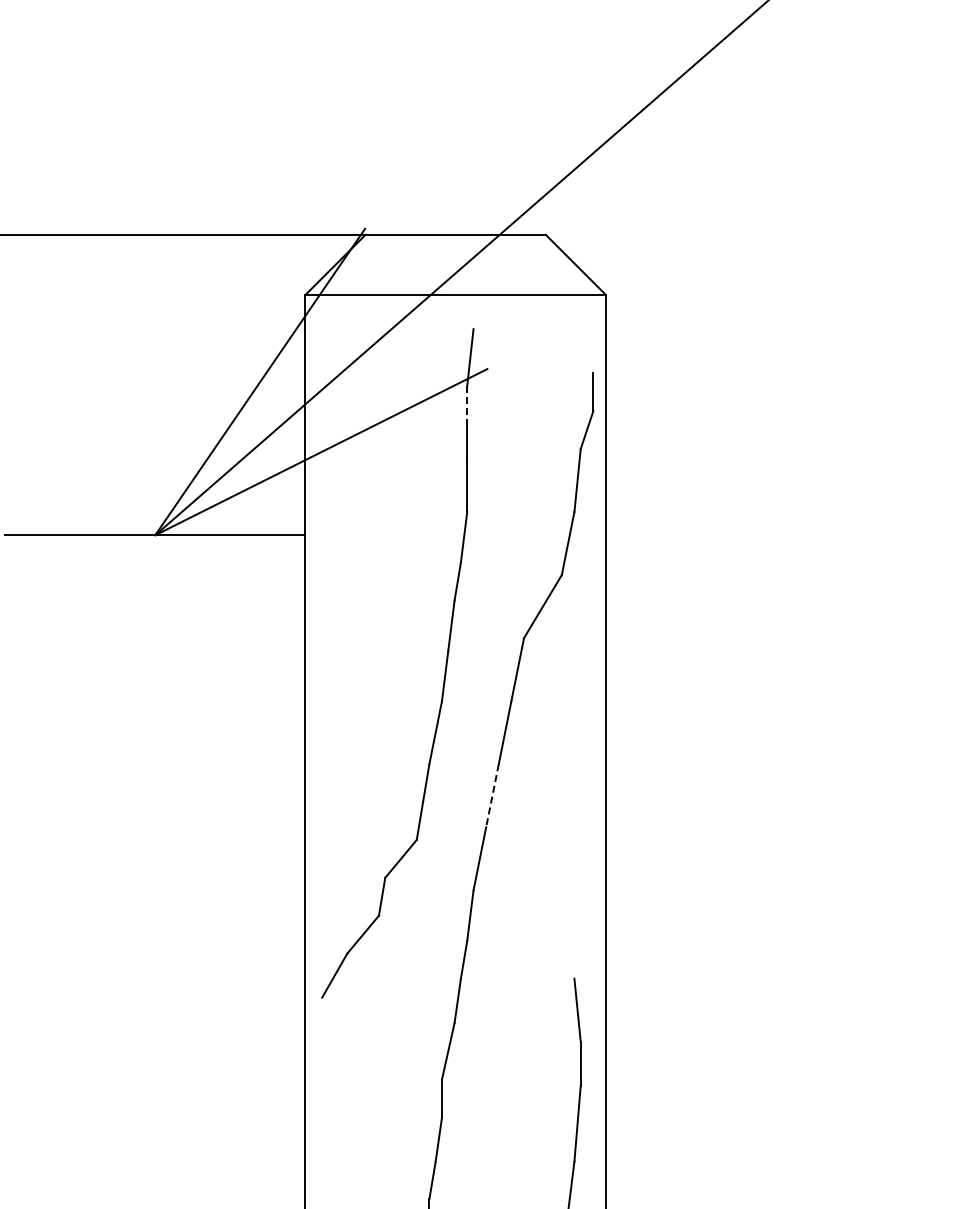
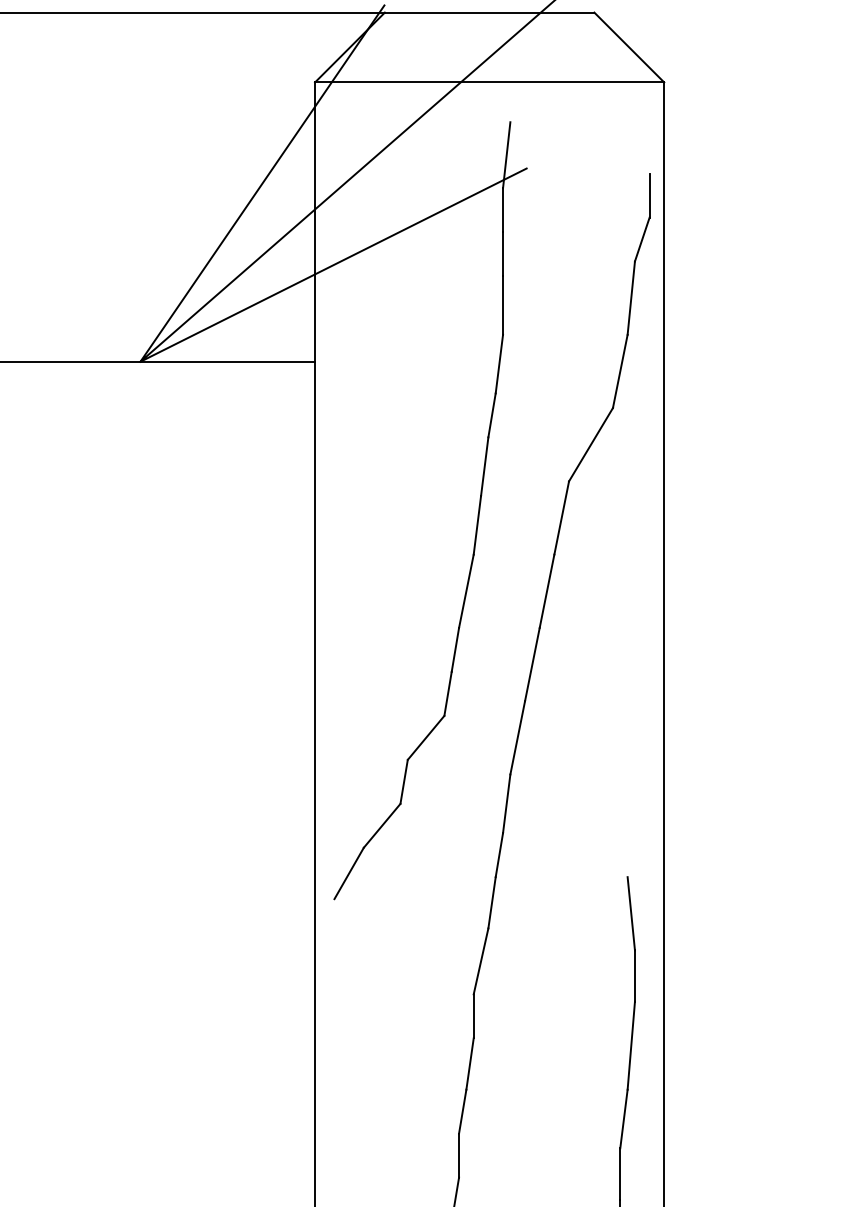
line: (467, 404) -> (503, 209), dashed -> solid
line: (492, 796) -> (532, 665), dashed -> solid

